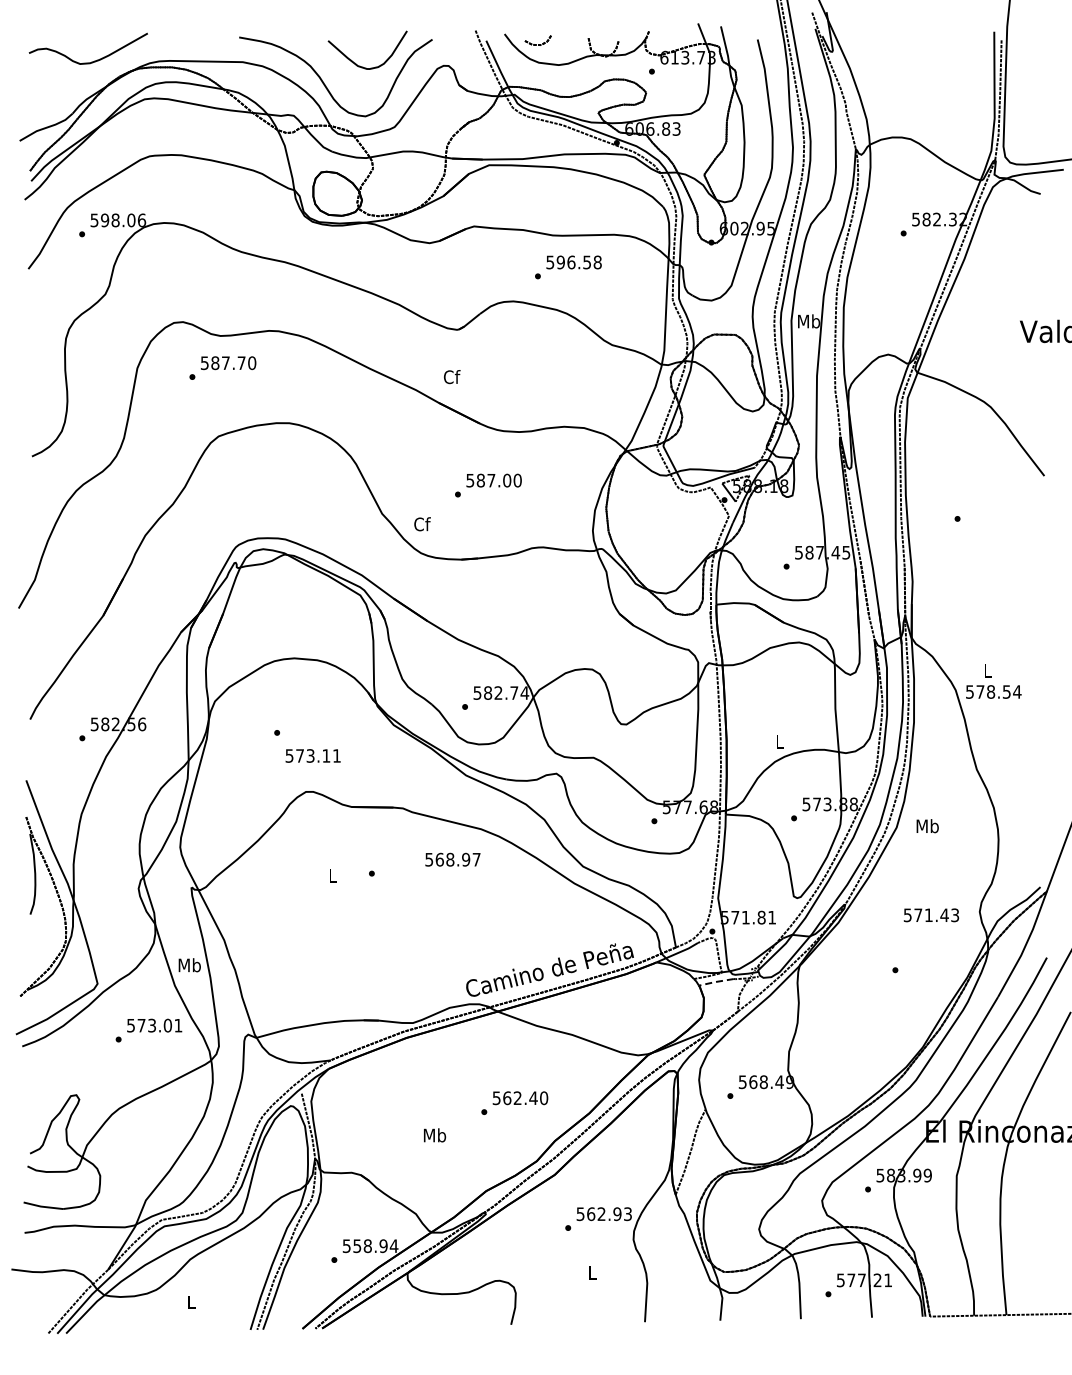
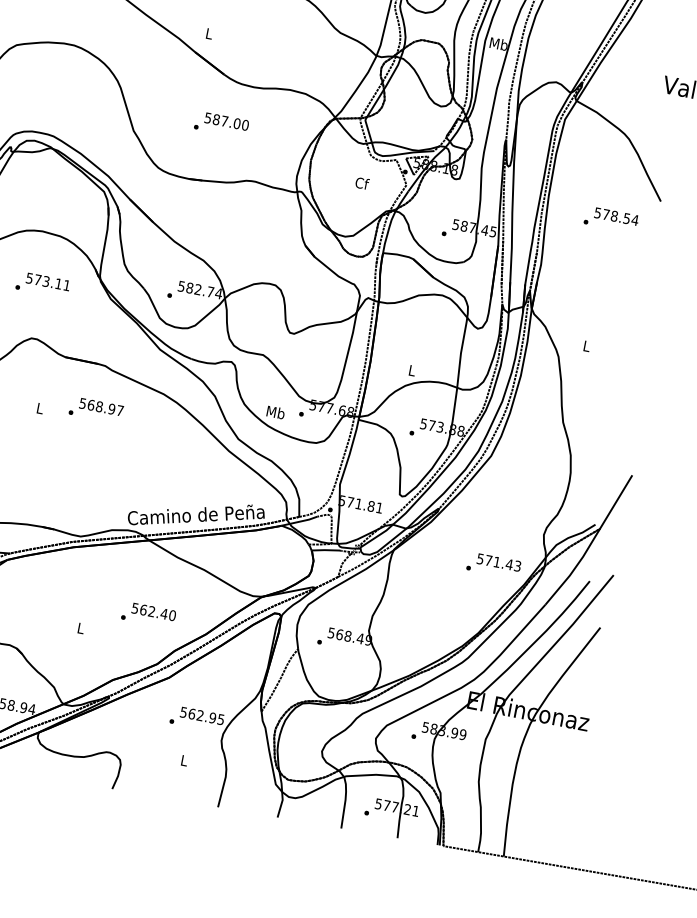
text: (451, 377) -> (208, 34), Cf -> L
text: (422, 524) -> (362, 183), moved
text: (993, 691) -> (616, 216), moved
text: (312, 755) -> (47, 281), moved
text: (927, 826) -> (275, 412), moved
text: (452, 859) -> (101, 406), moved
text: (931, 915) -> (499, 562), moved
line: (715, 982) -> (325, 550), dashed -> solid
text: (434, 1135) -> (80, 628), Mb -> L
text: (627, 1213) -> (220, 719), 562.93 -> 562.95

